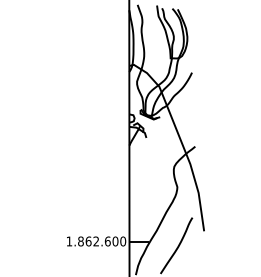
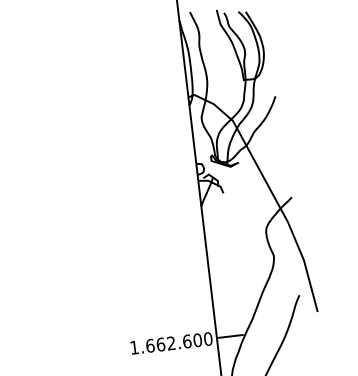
text: (80, 241) -> (149, 345), 1.862.600 -> 1.662.600

